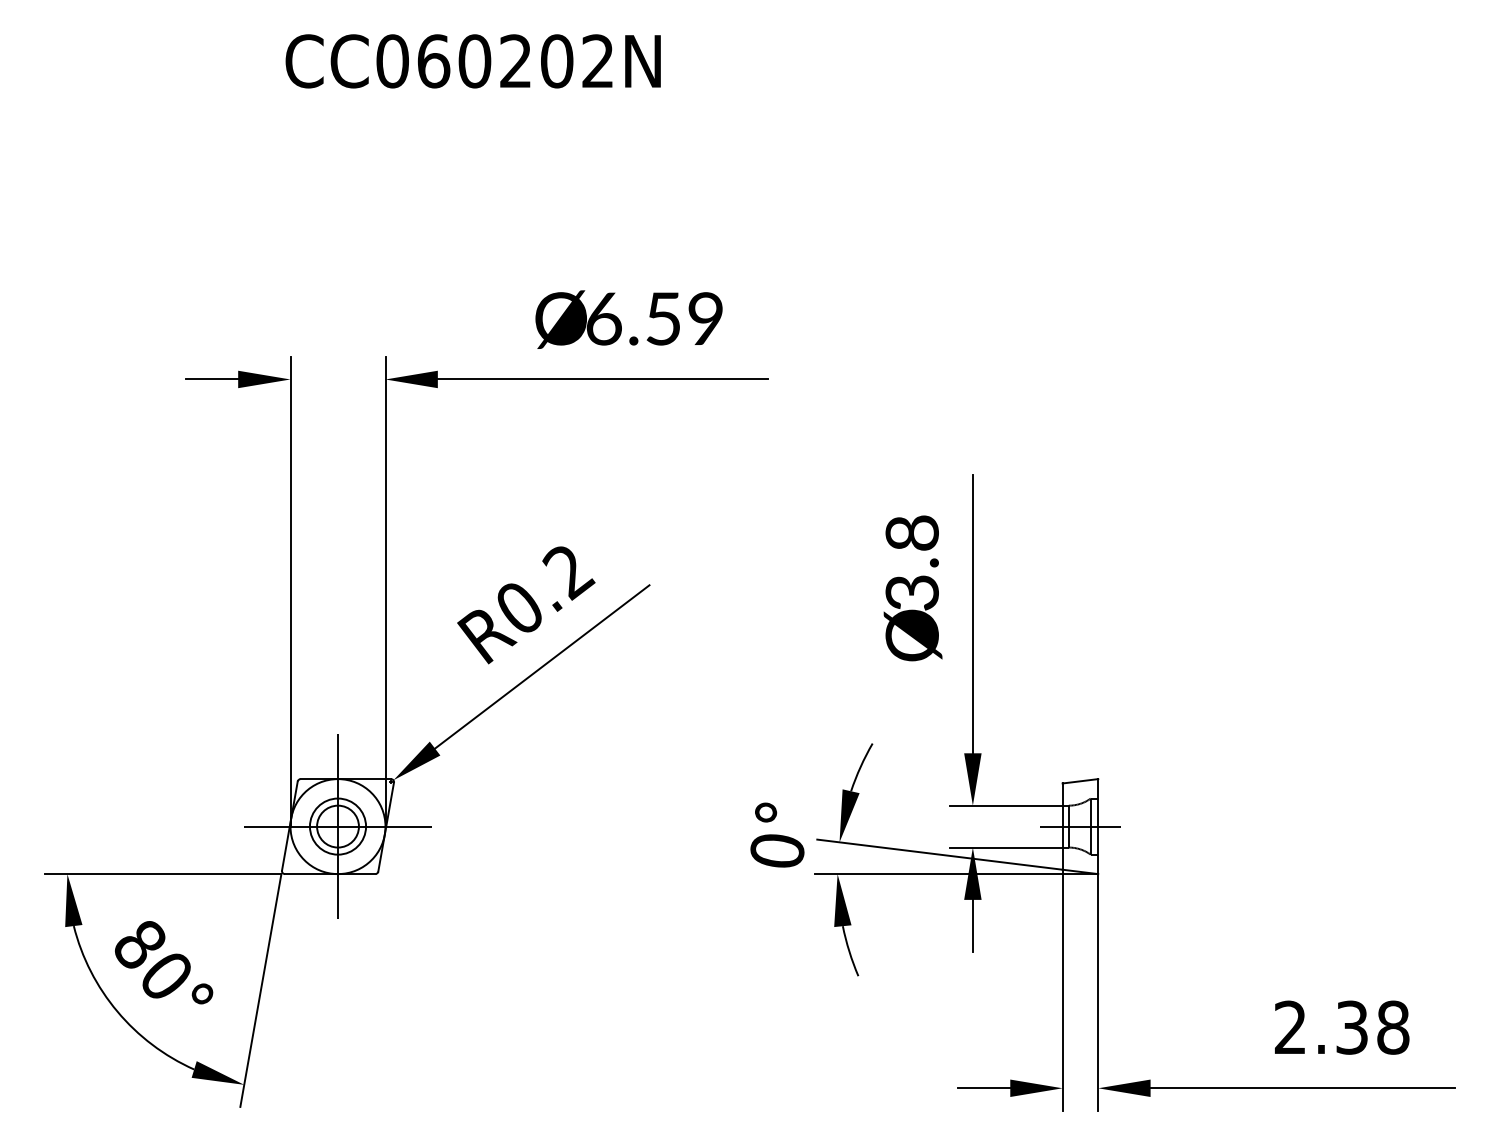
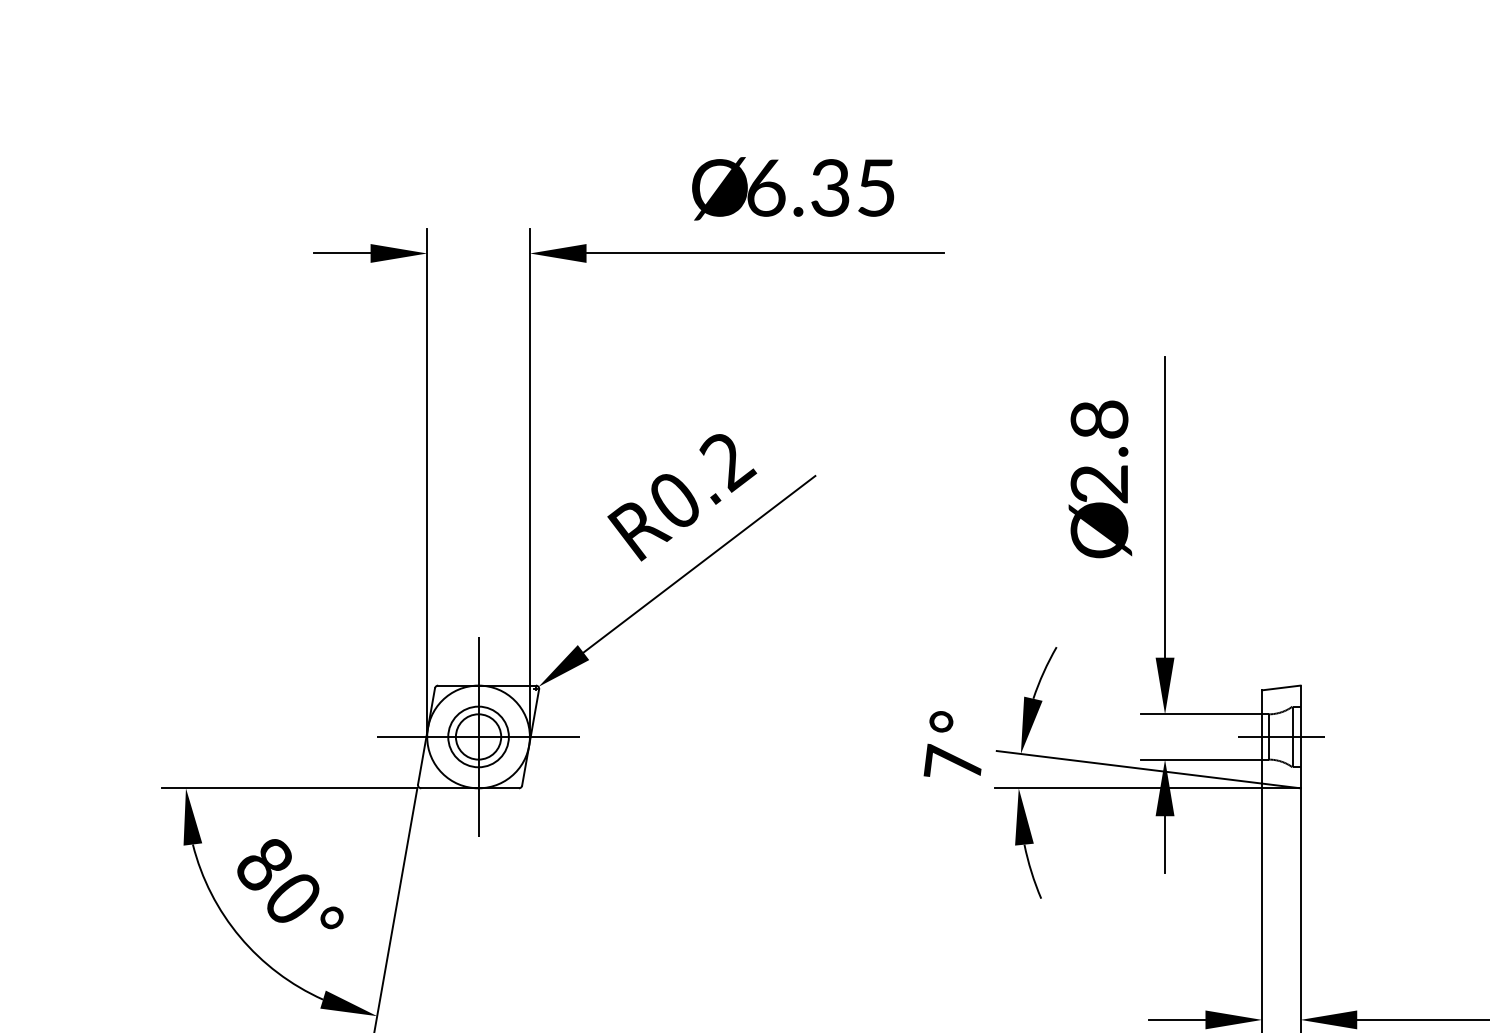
text: (683, 318) -> (852, 187), 6.59 -> 6.35
text: (912, 592) -> (1099, 483), 3.8 -> 2.8
text: (776, 850) -> (952, 762), 0° -> 7°

